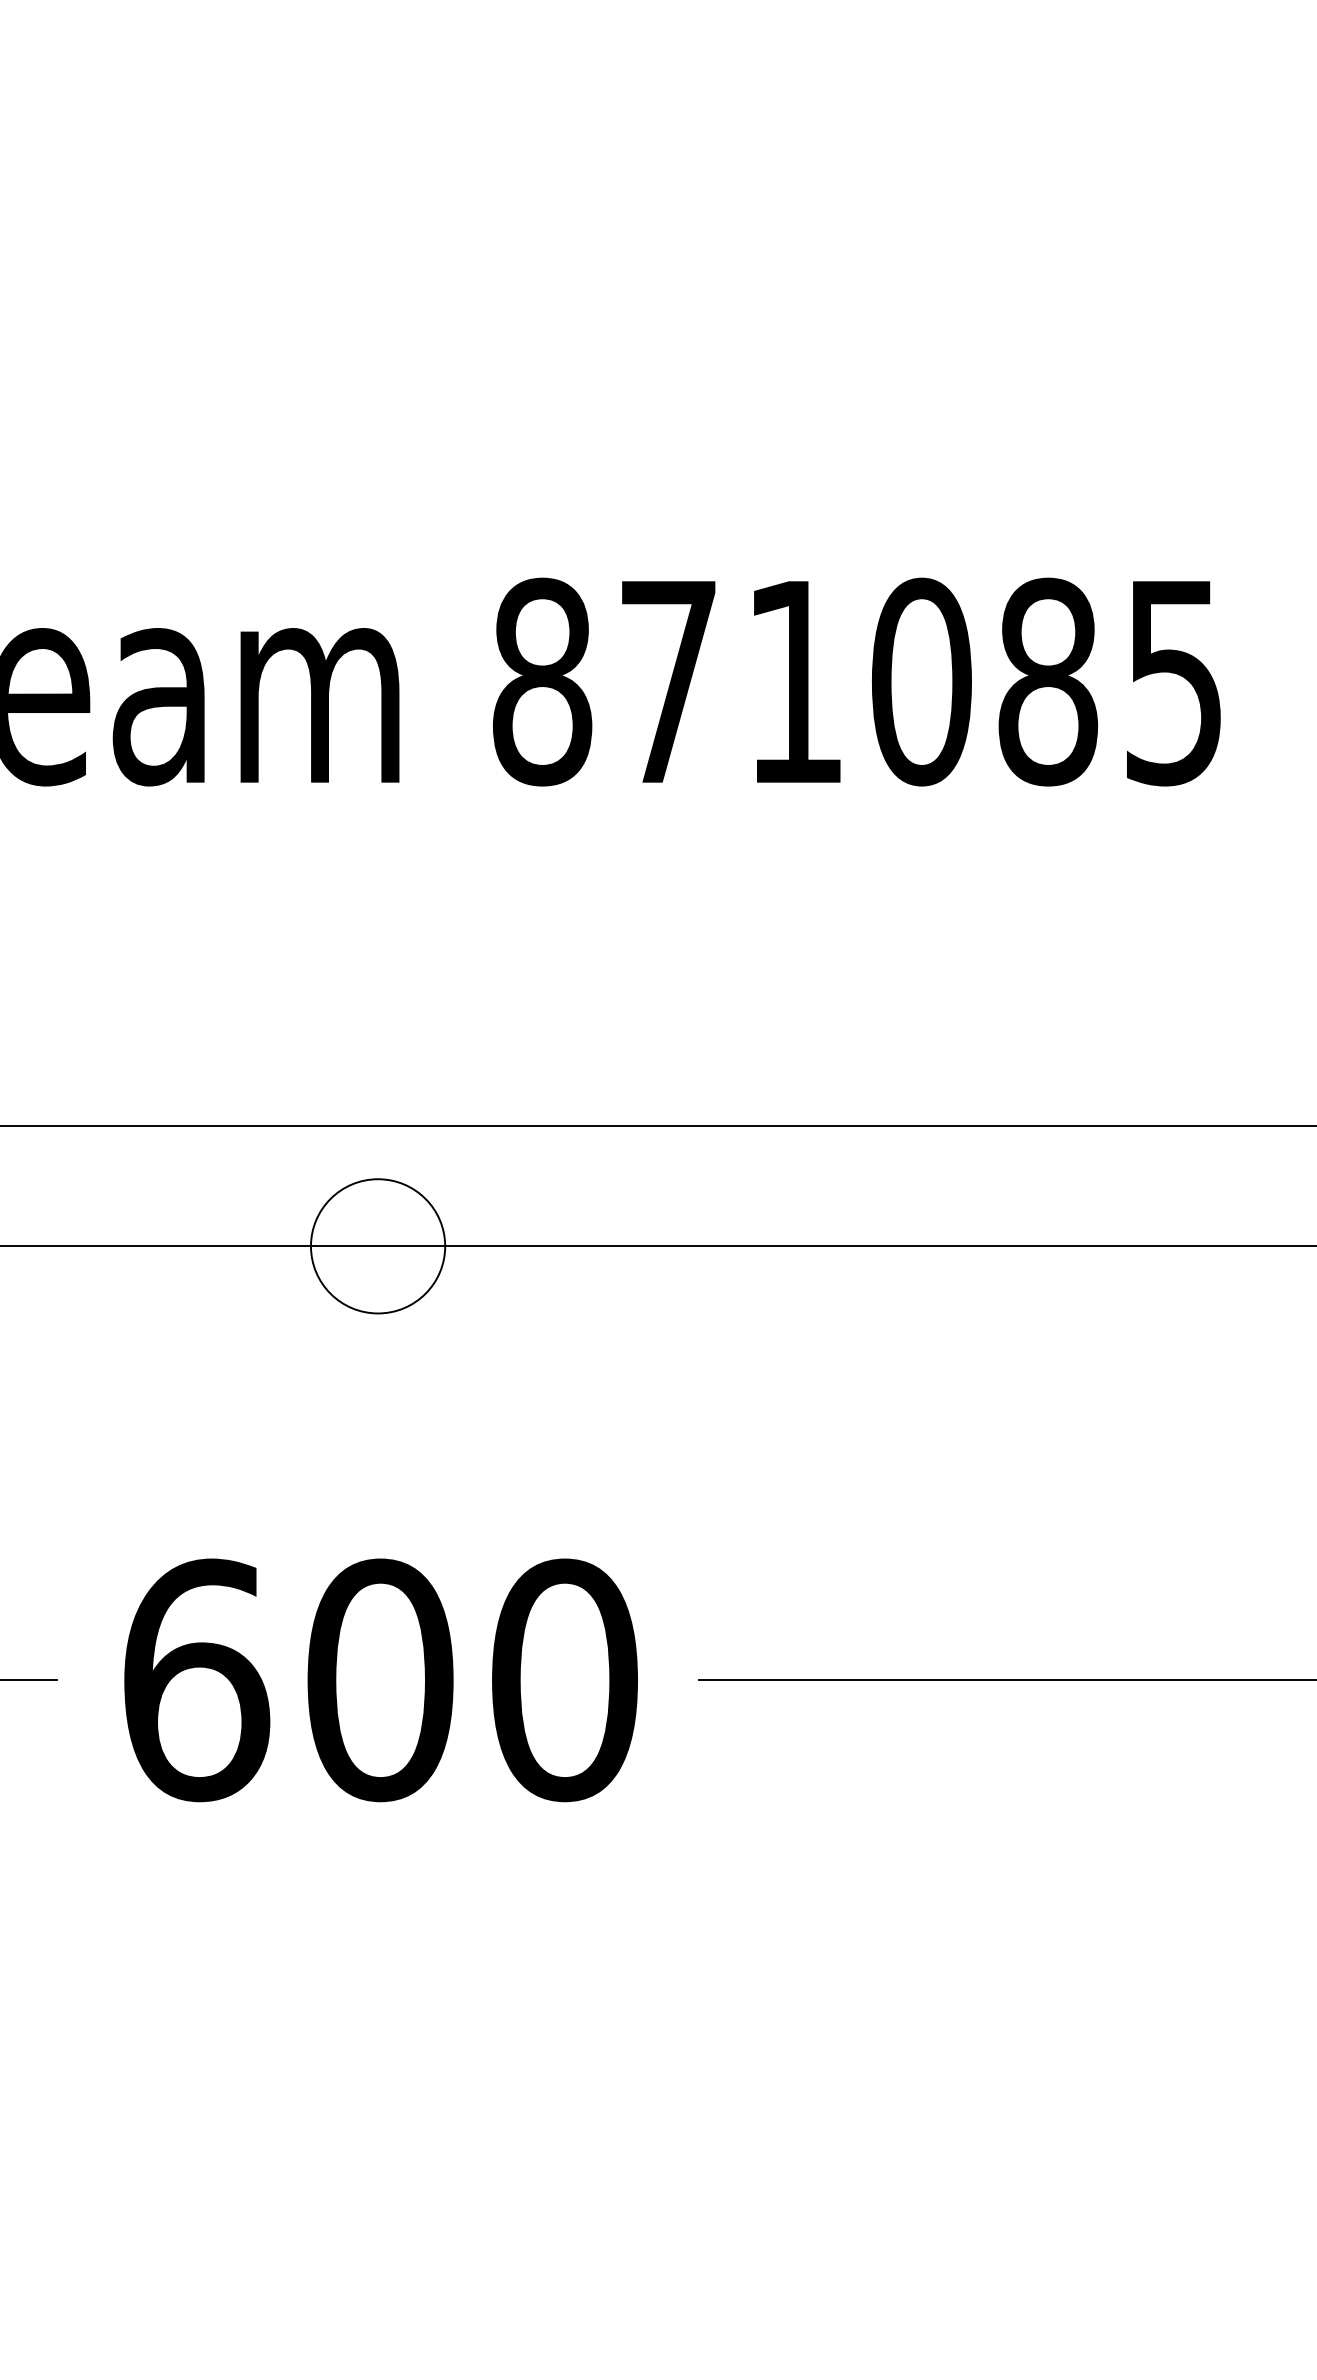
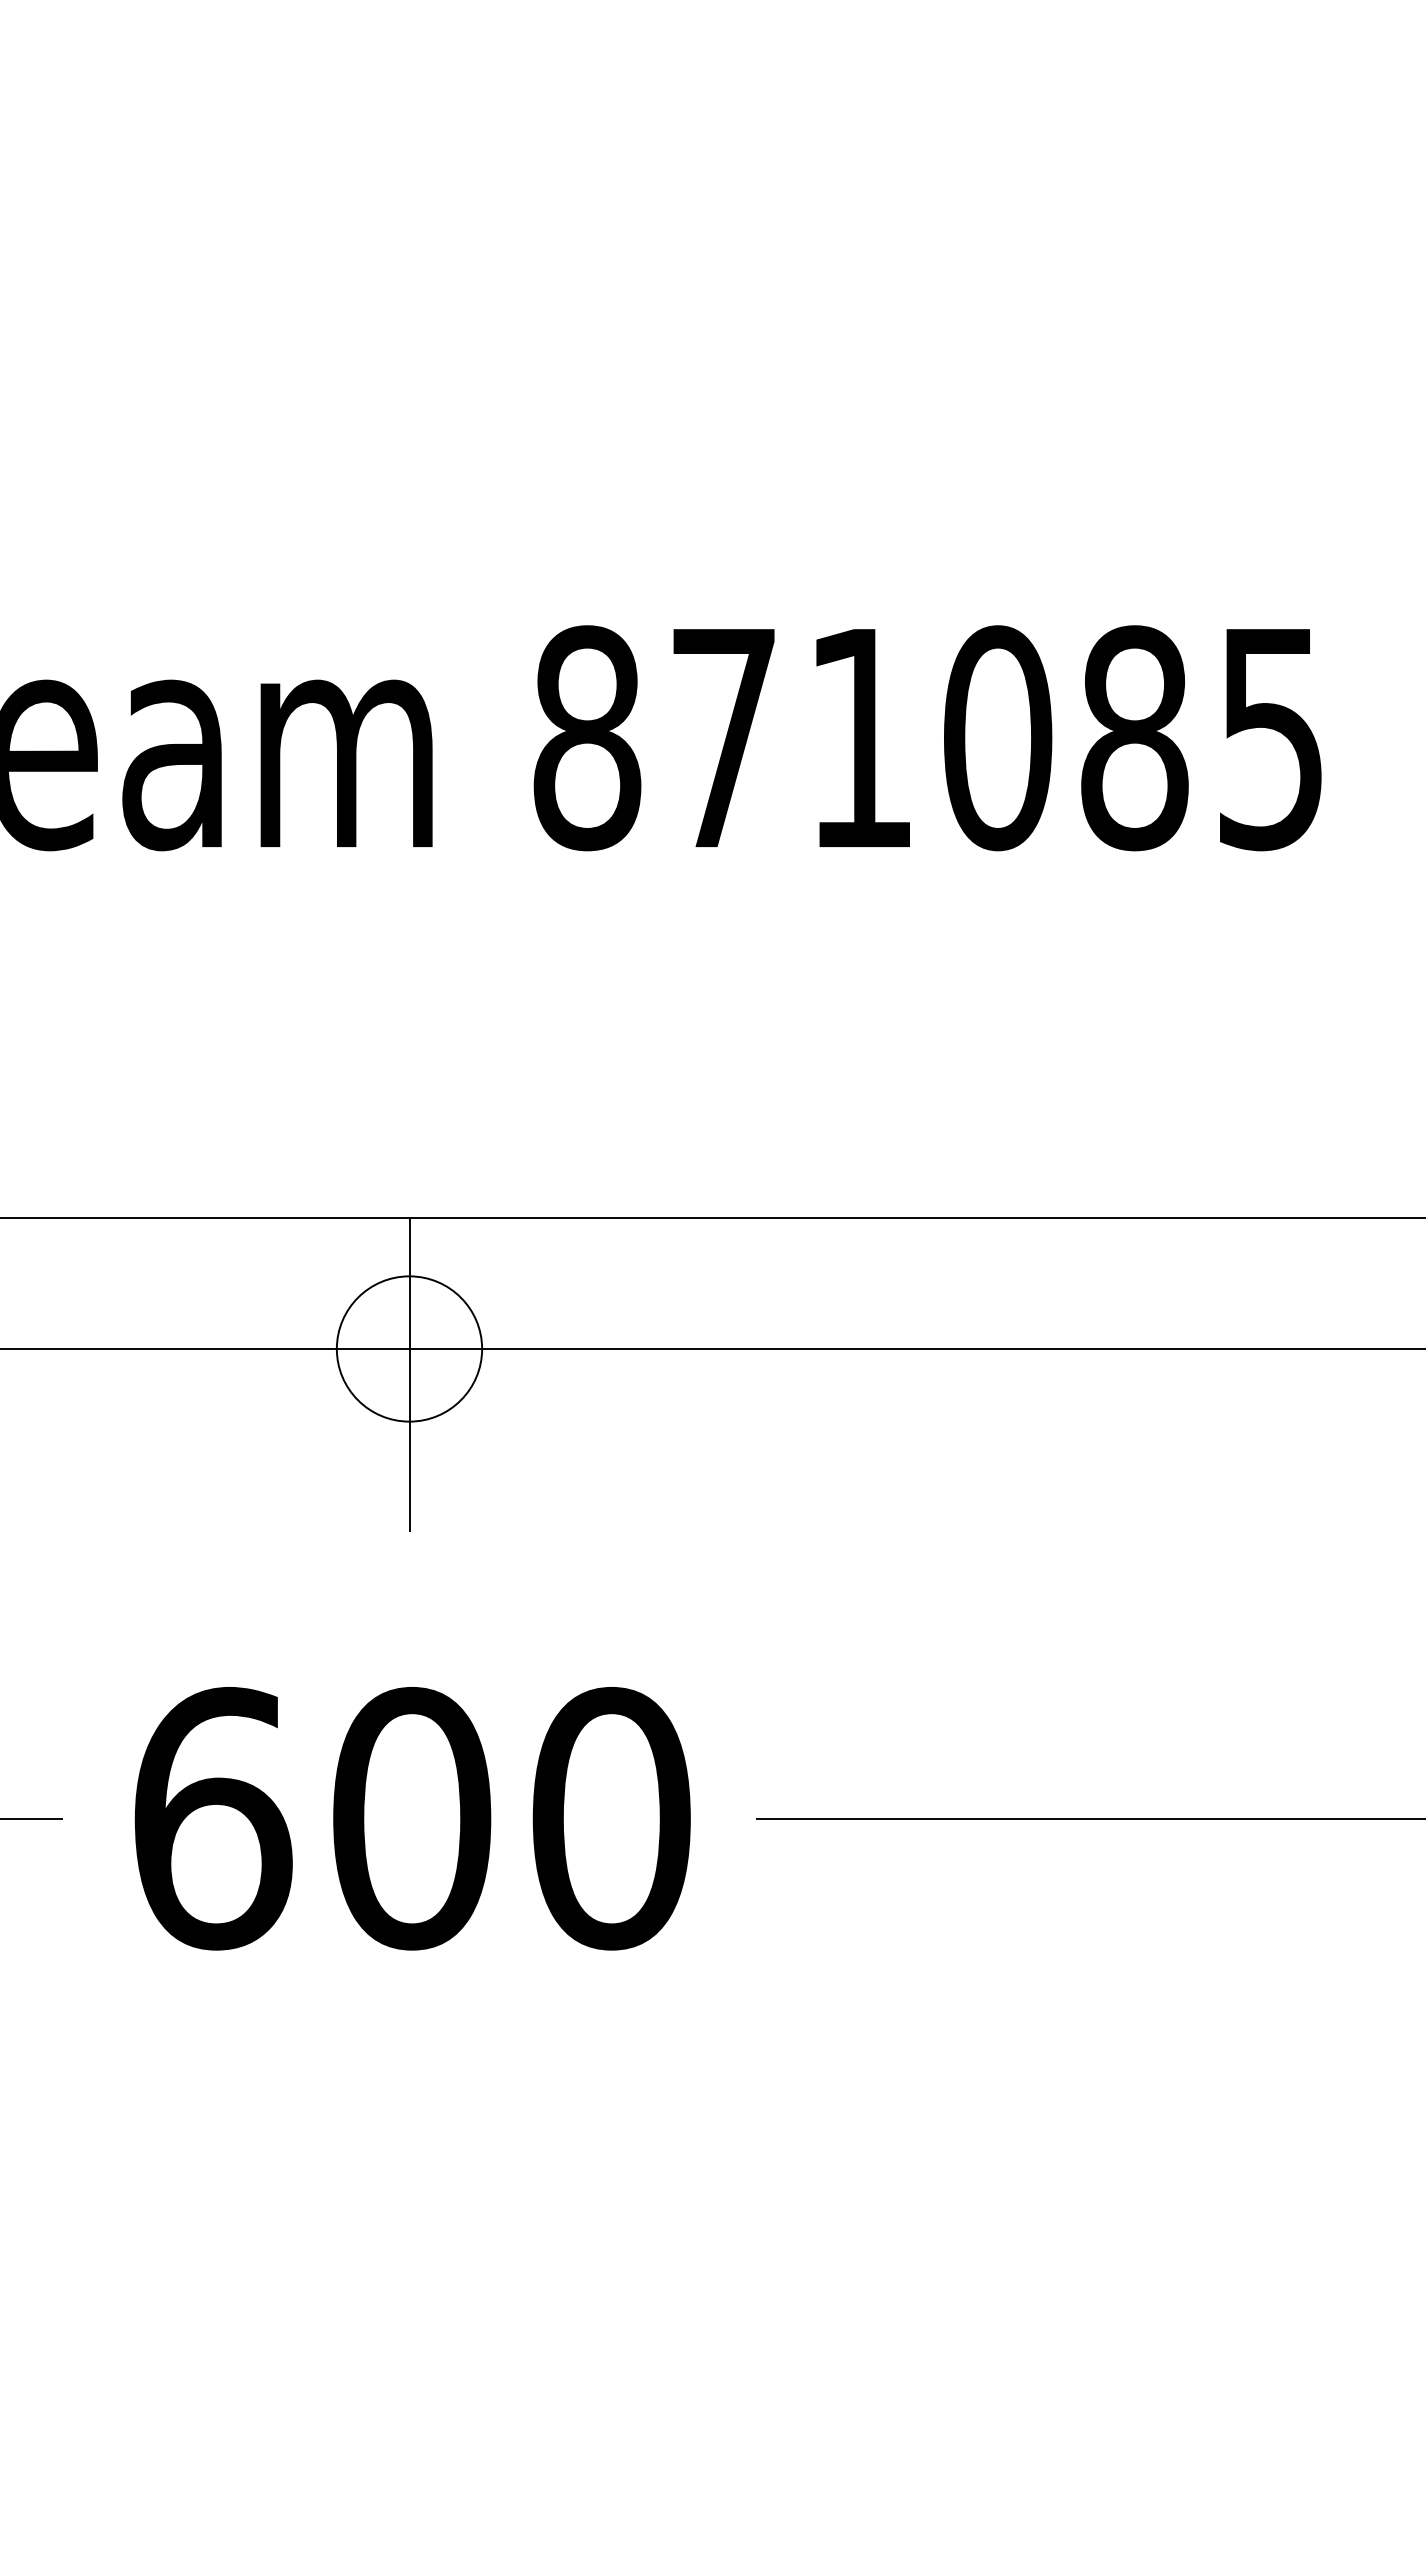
line: (378, 1270) -> (409, 1375), added

